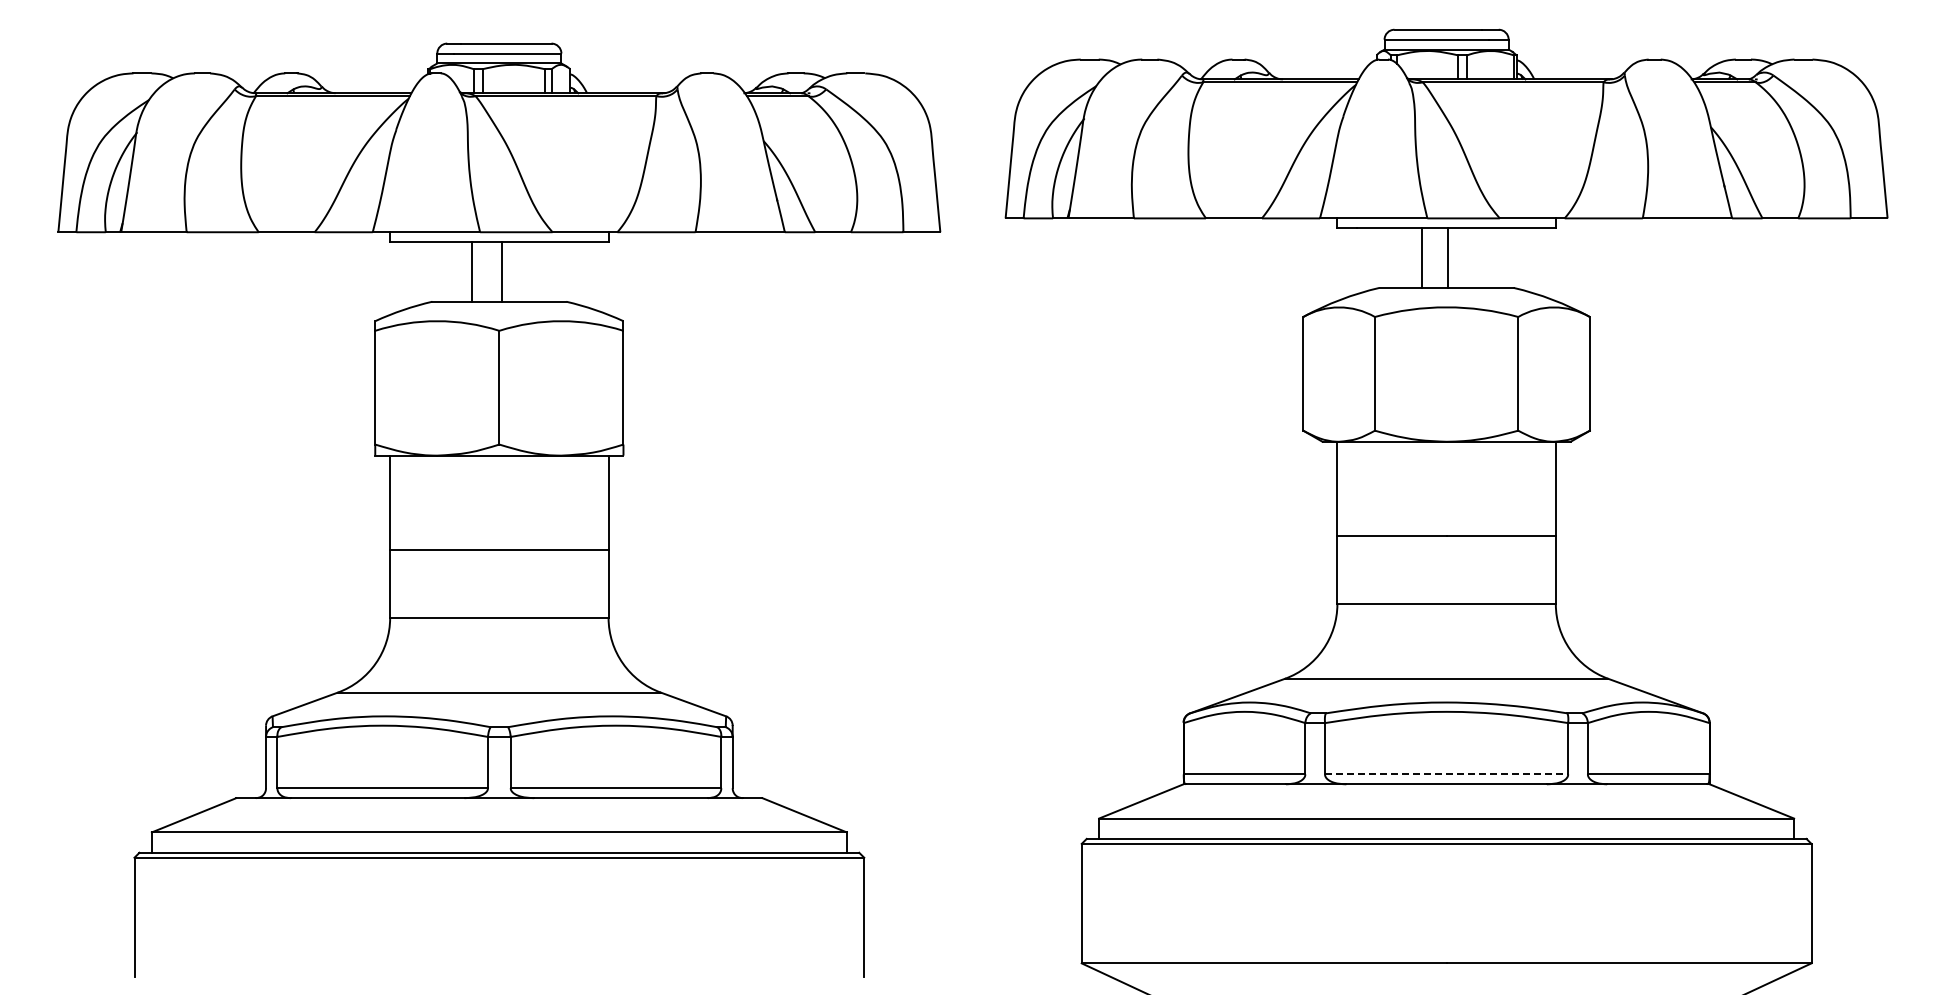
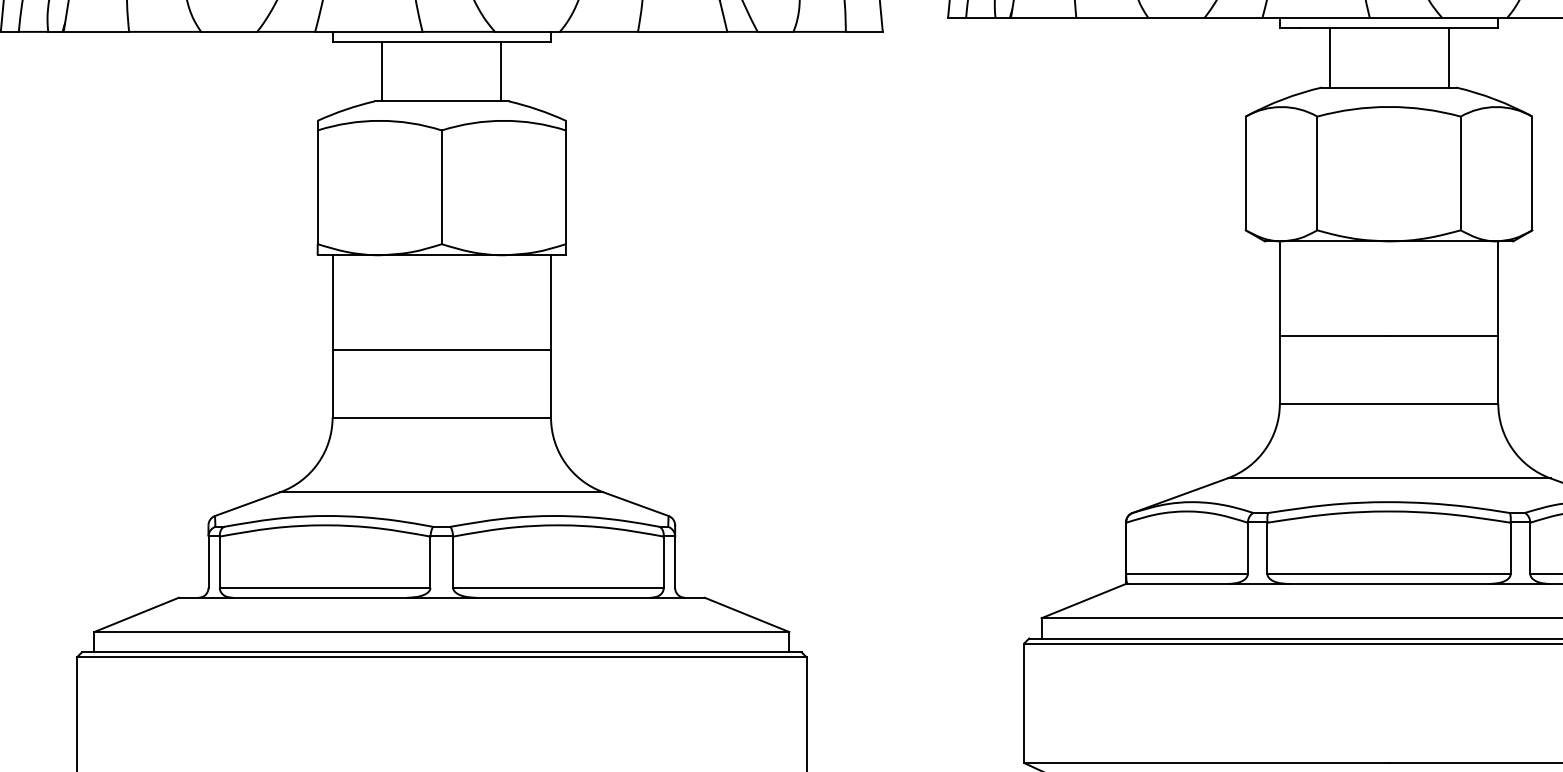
line: (1422, 257) -> (1329, 57), moved
line: (1448, 257) -> (1448, 57), moved
line: (471, 271) -> (381, 71), moved
line: (501, 271) -> (500, 71), moved
line: (1446, 774) -> (1388, 574), dashed -> solid

